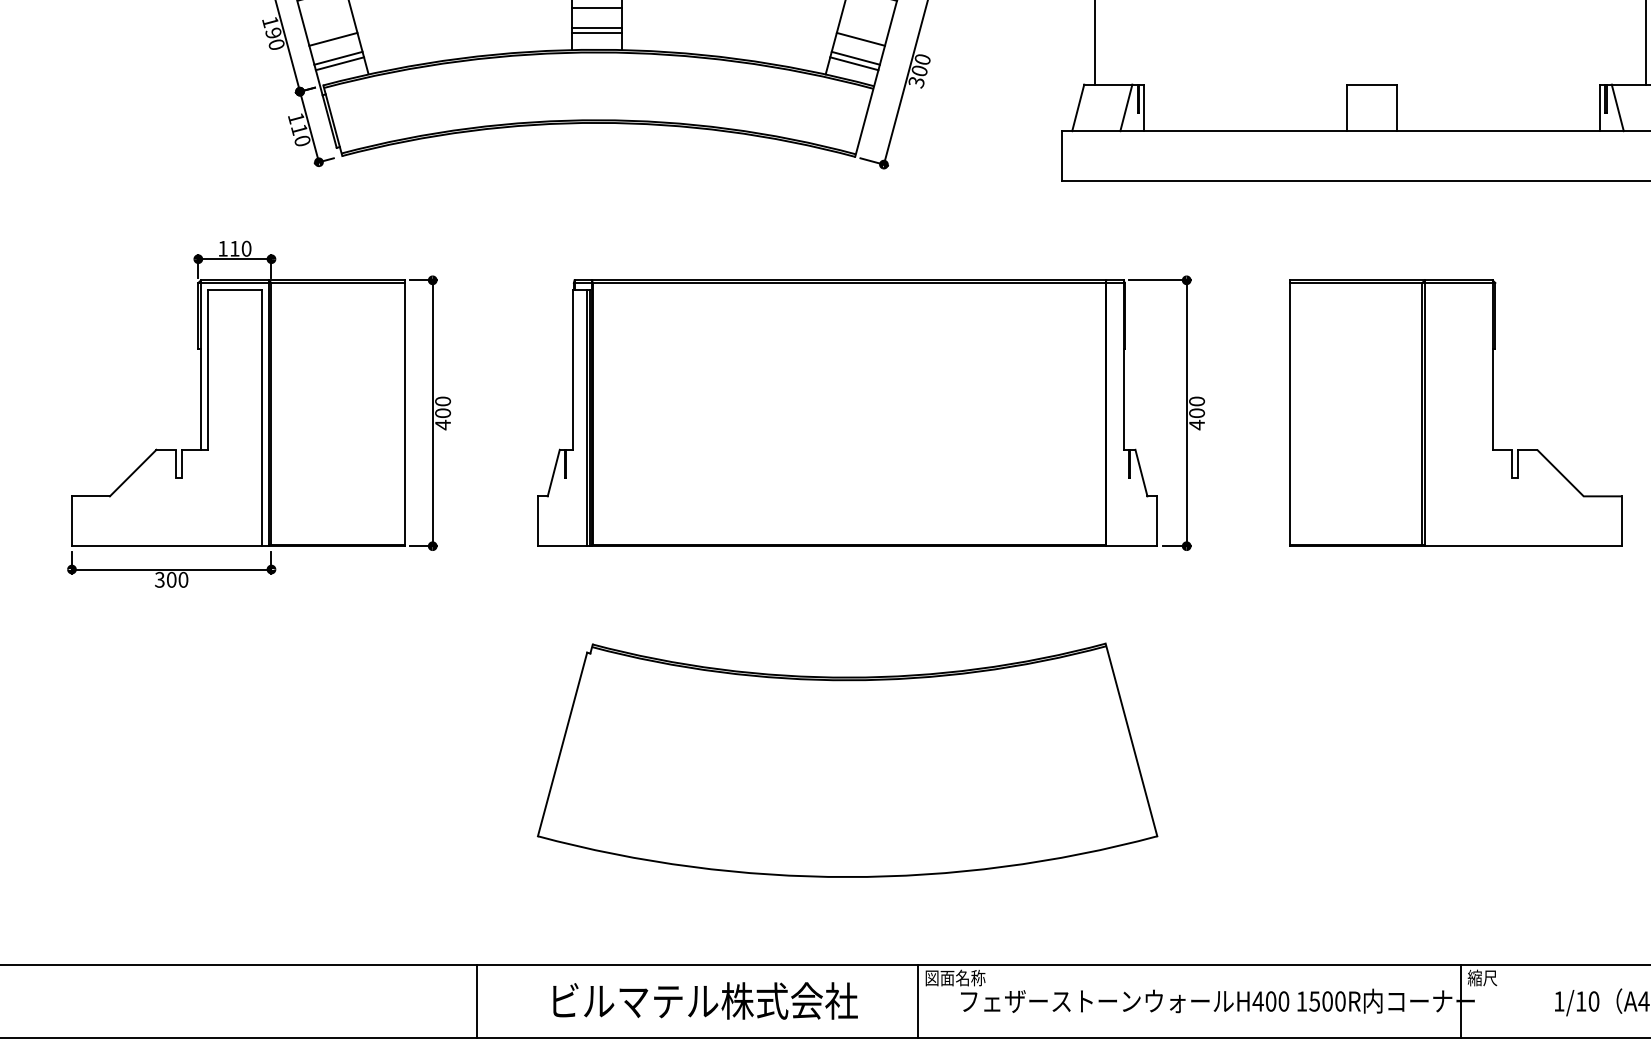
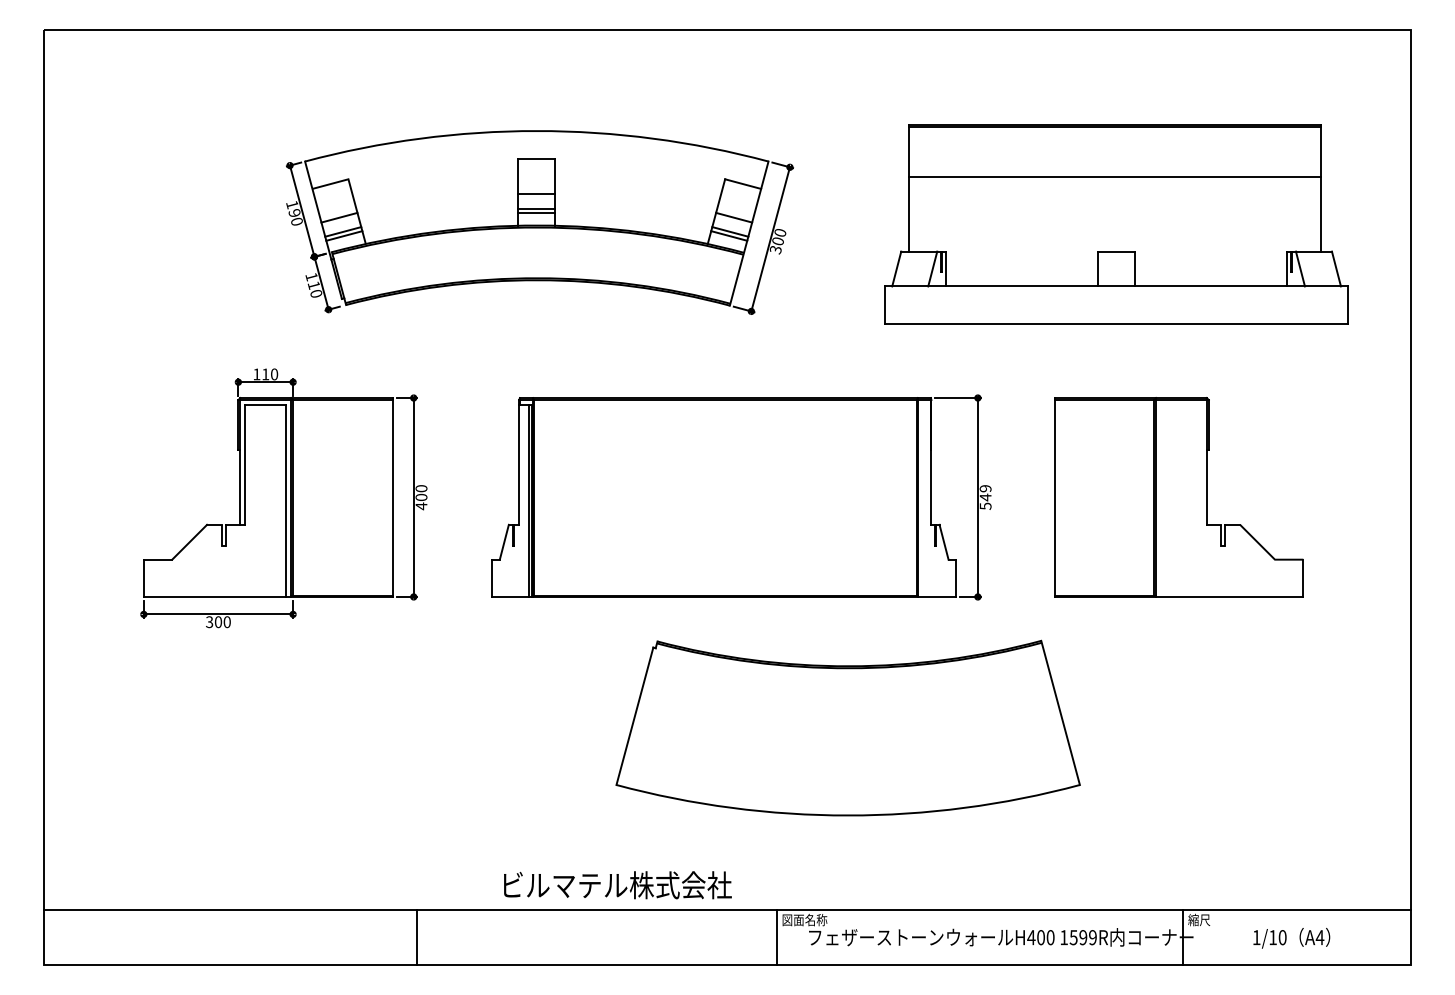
text: (1196, 413) -> (985, 497), 400 -> 549
part: (846, 759) -> (847, 727), moved
line: (476, 1001) -> (416, 937), moved
text: (705, 1001) -> (617, 885), moved
text: (1333, 1001) -> (1087, 937), 1500R -> 1599R

